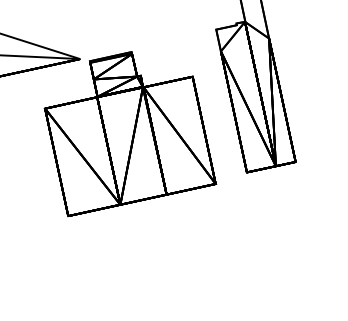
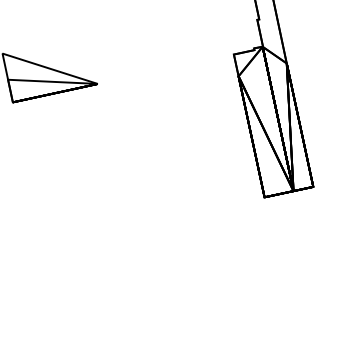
part: (129, 133) -> (147, 158), removed

